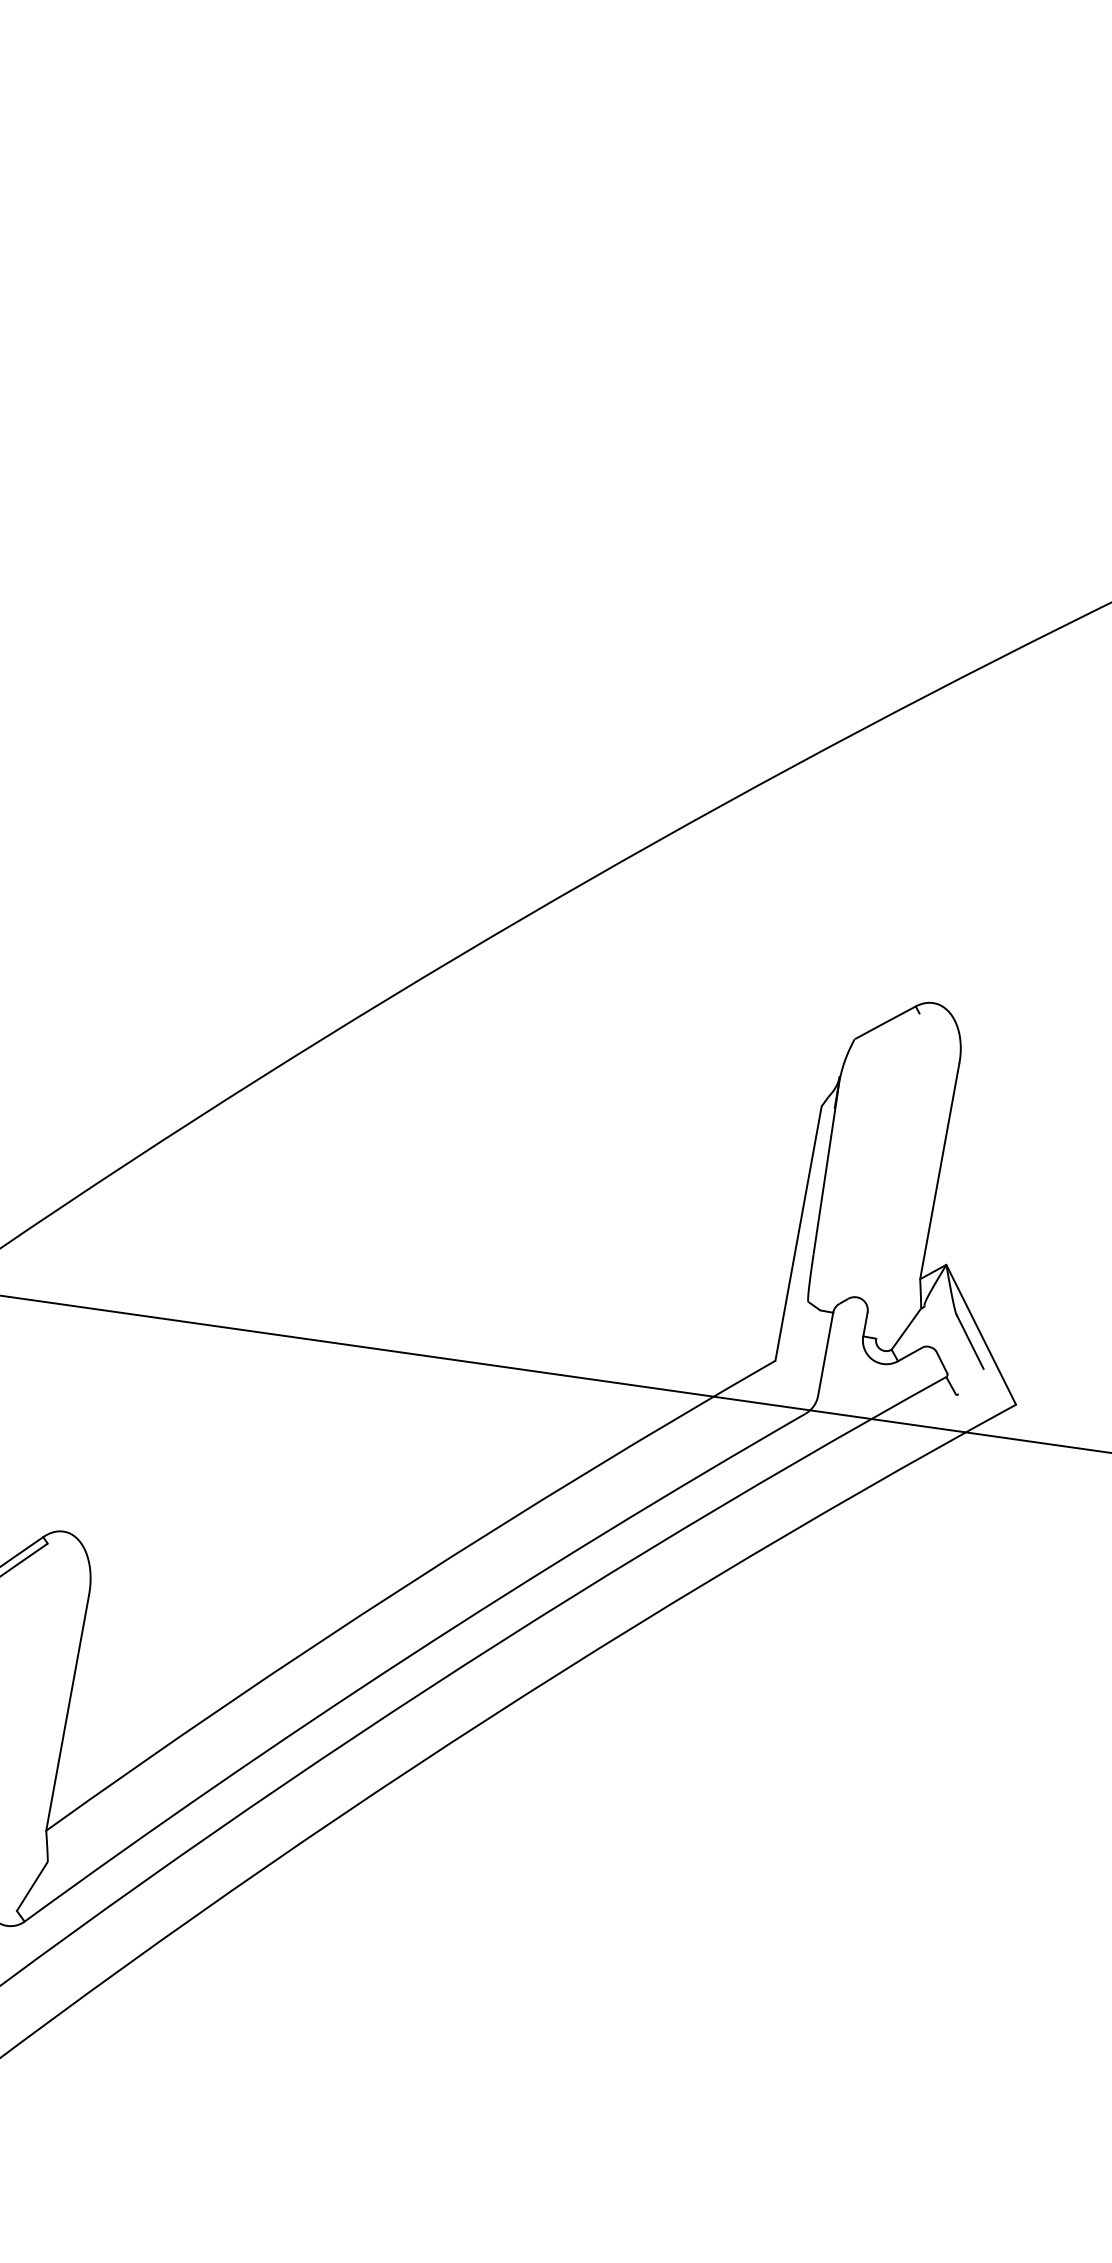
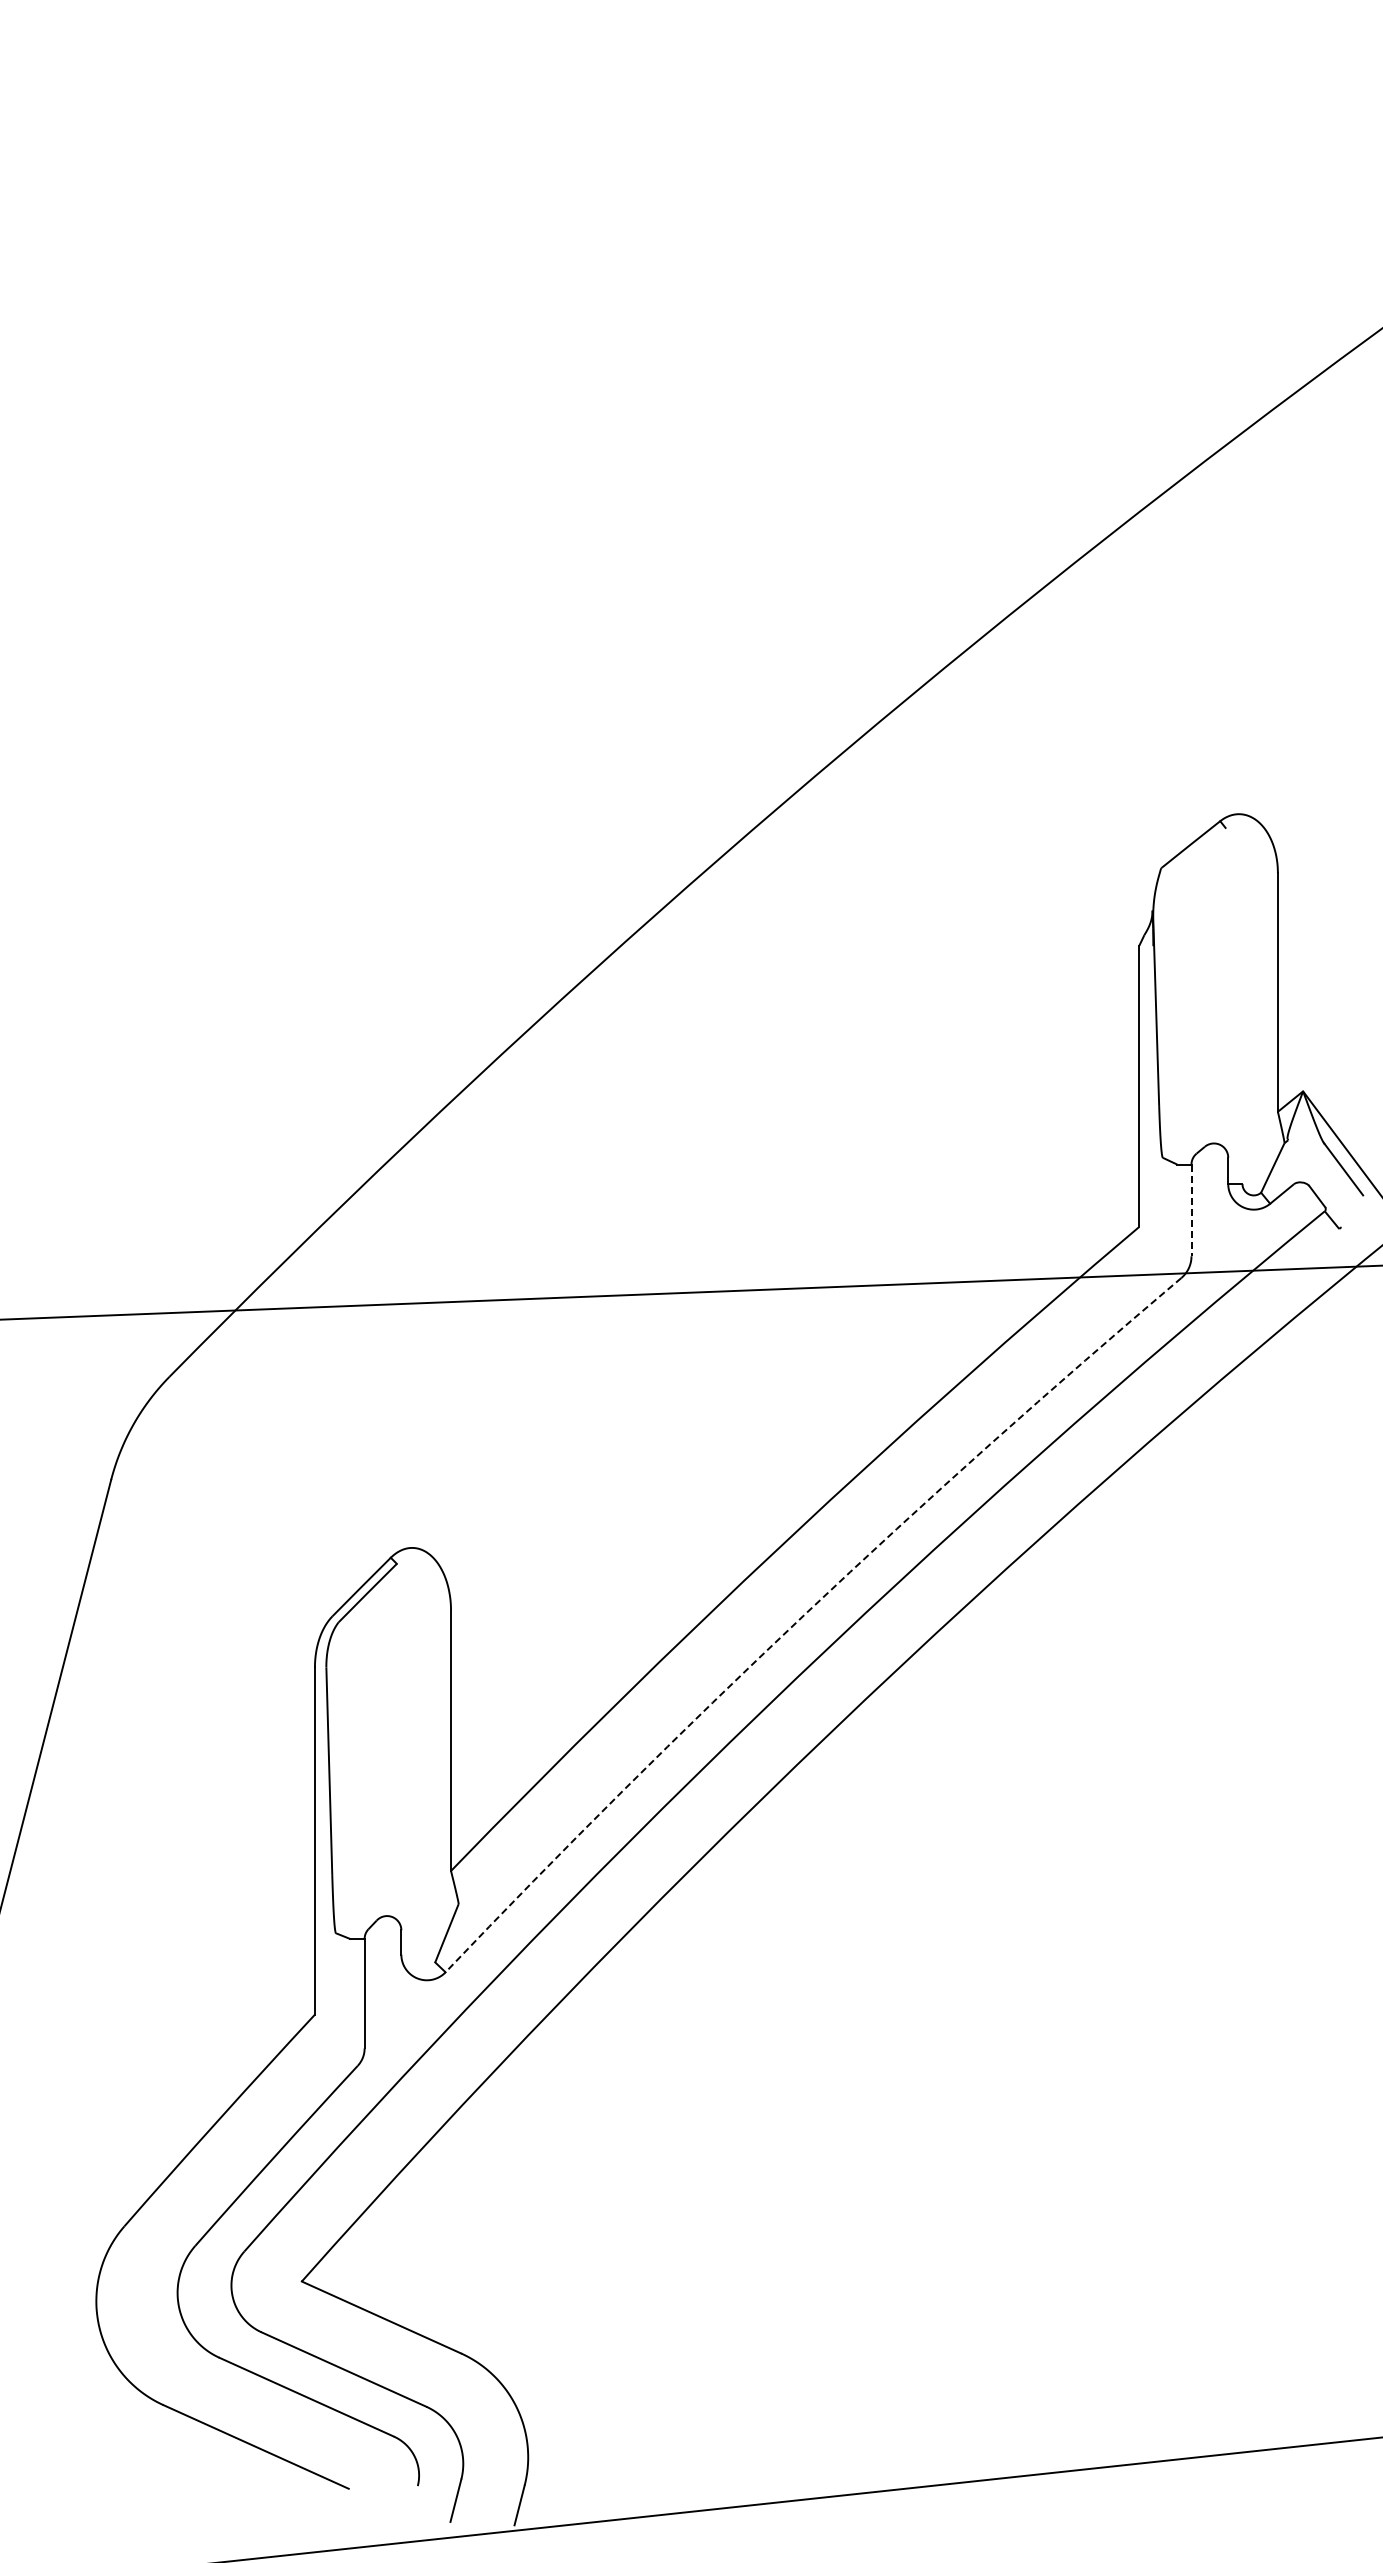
line: (825, 1354) -> (1191, 1210), solid -> dashed
arc: (408, 1657) -> (804, 1615), solid -> dashed

